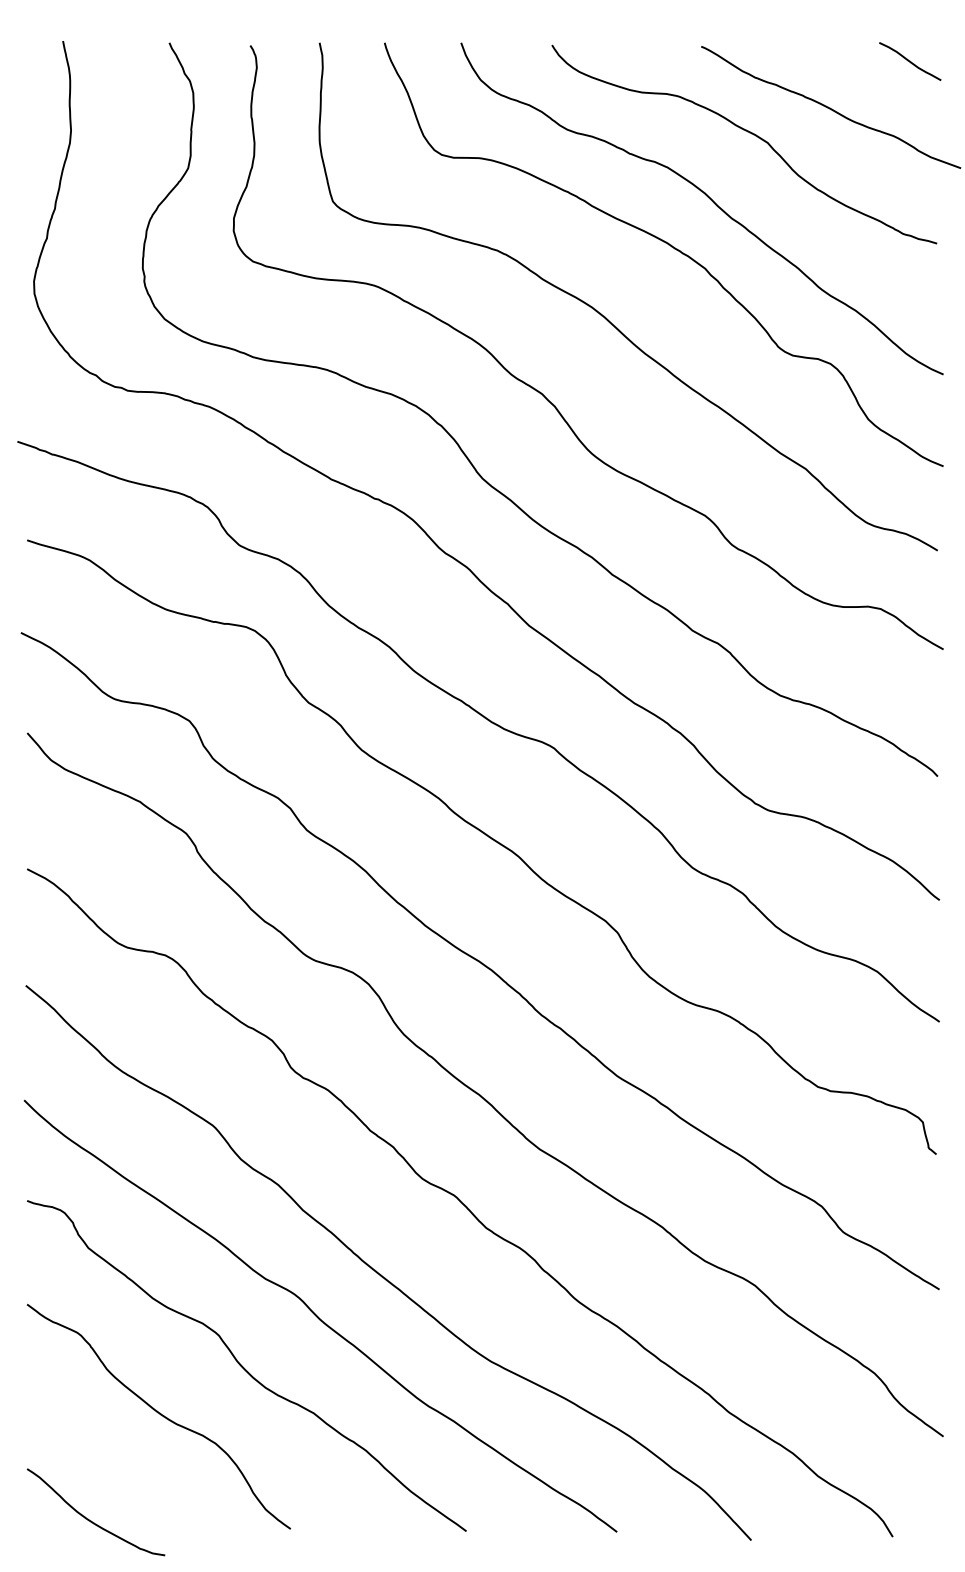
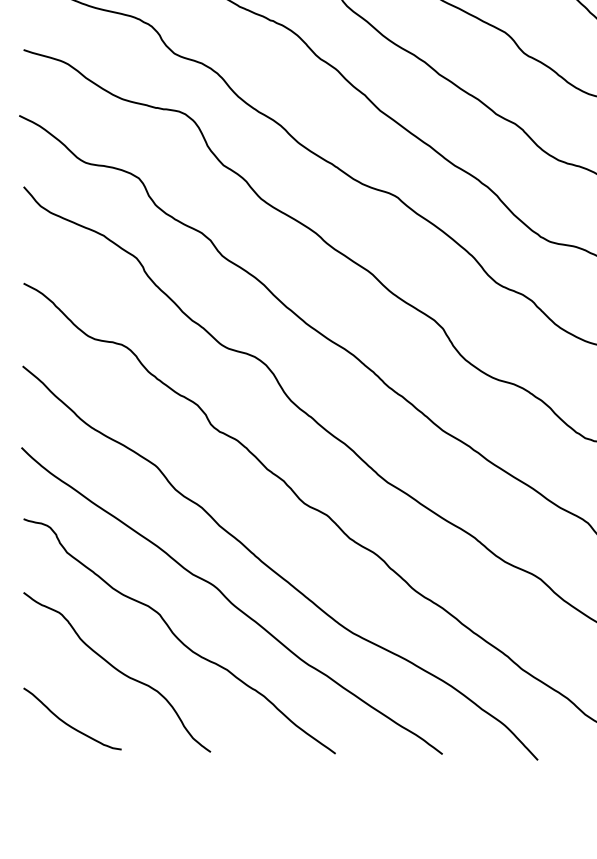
curve: (91, 1520) -> (69, 724), moved

